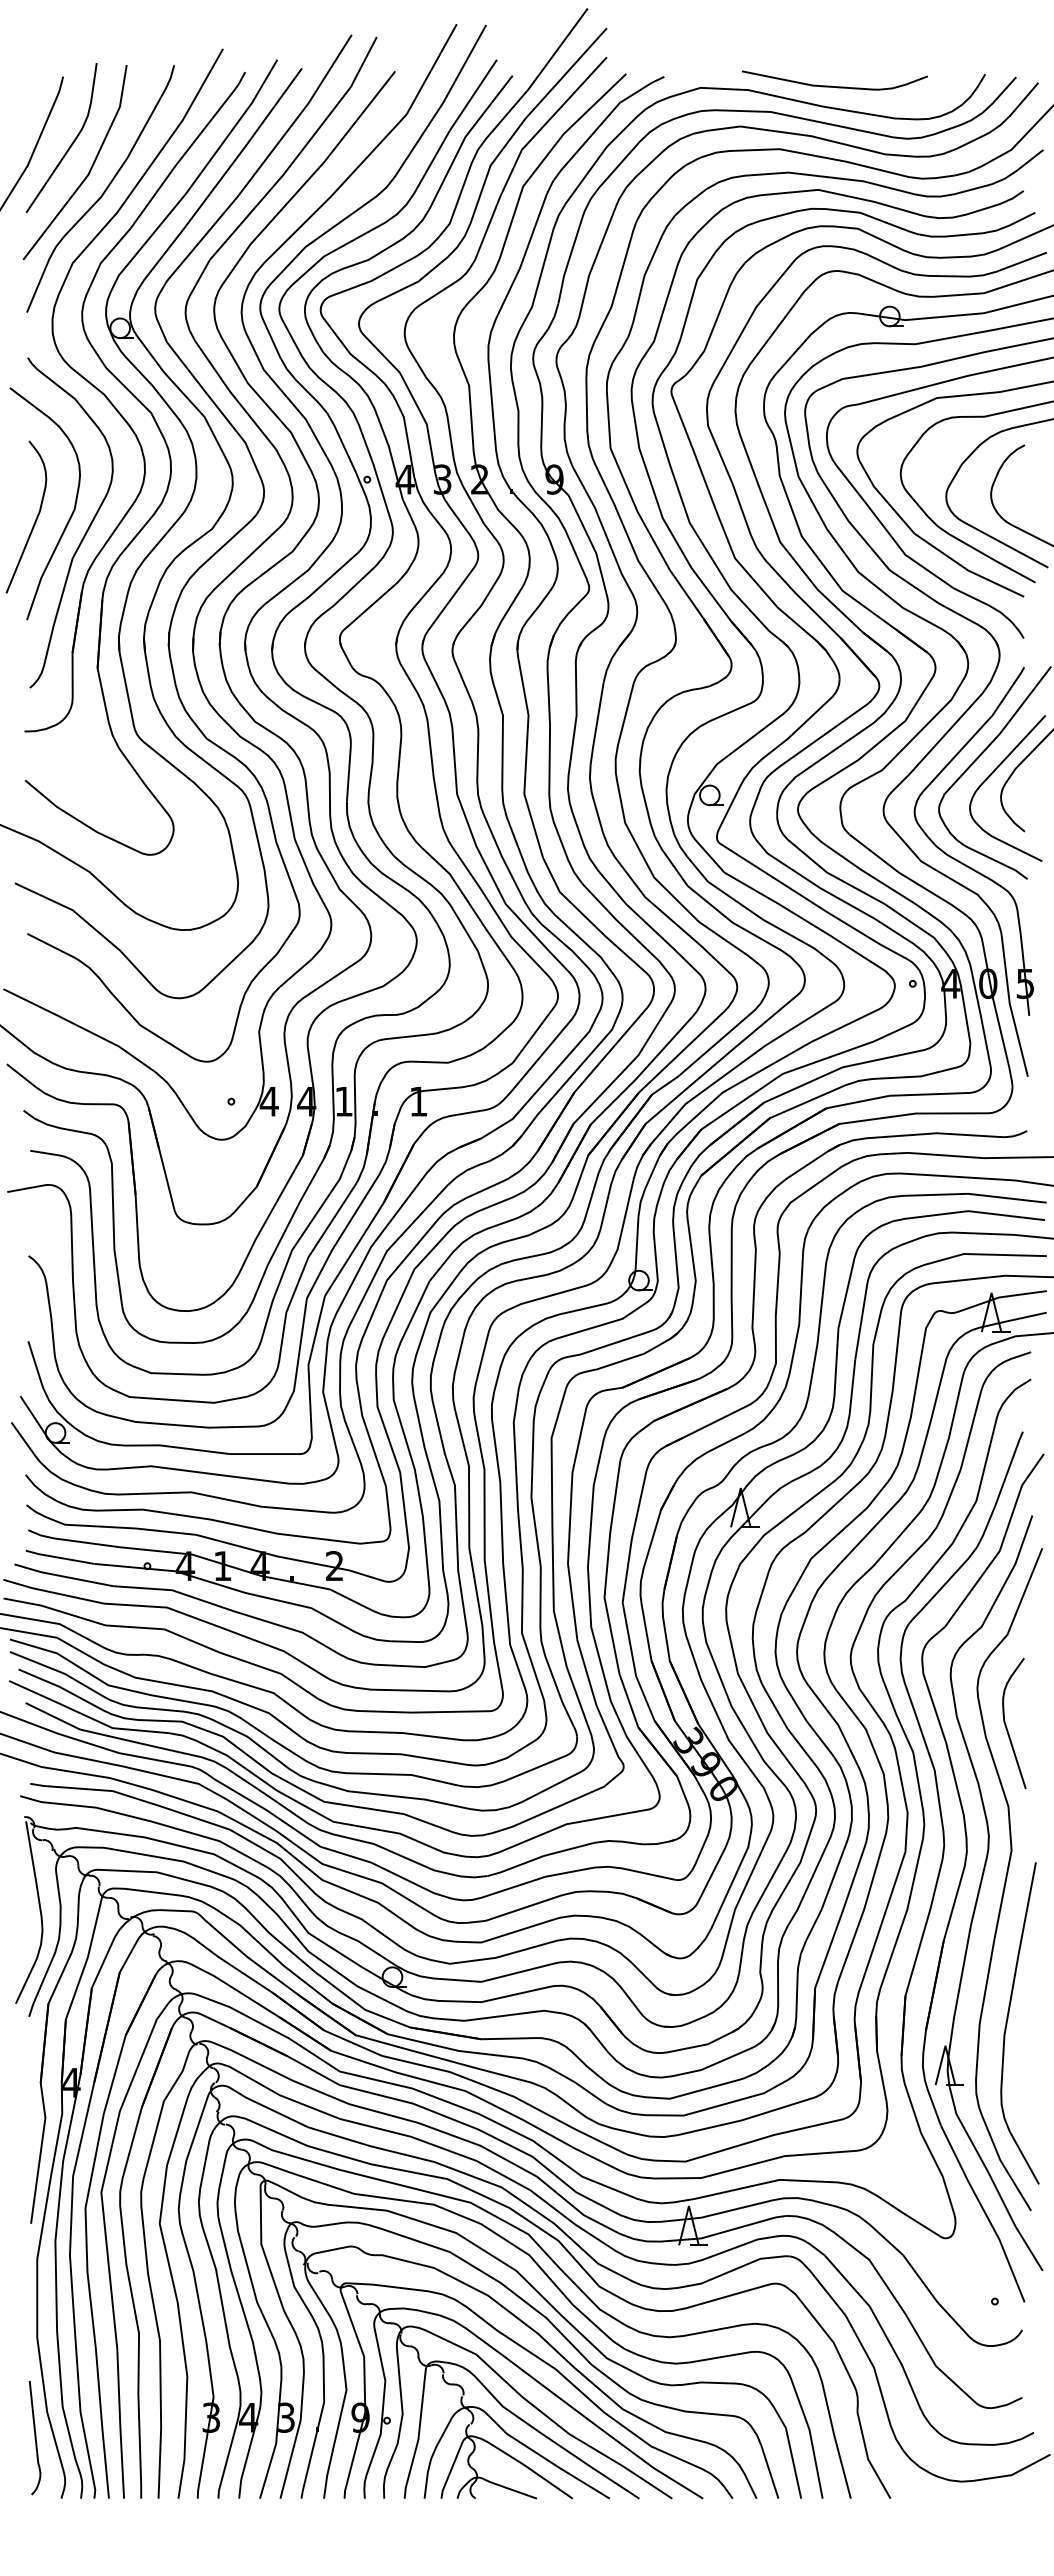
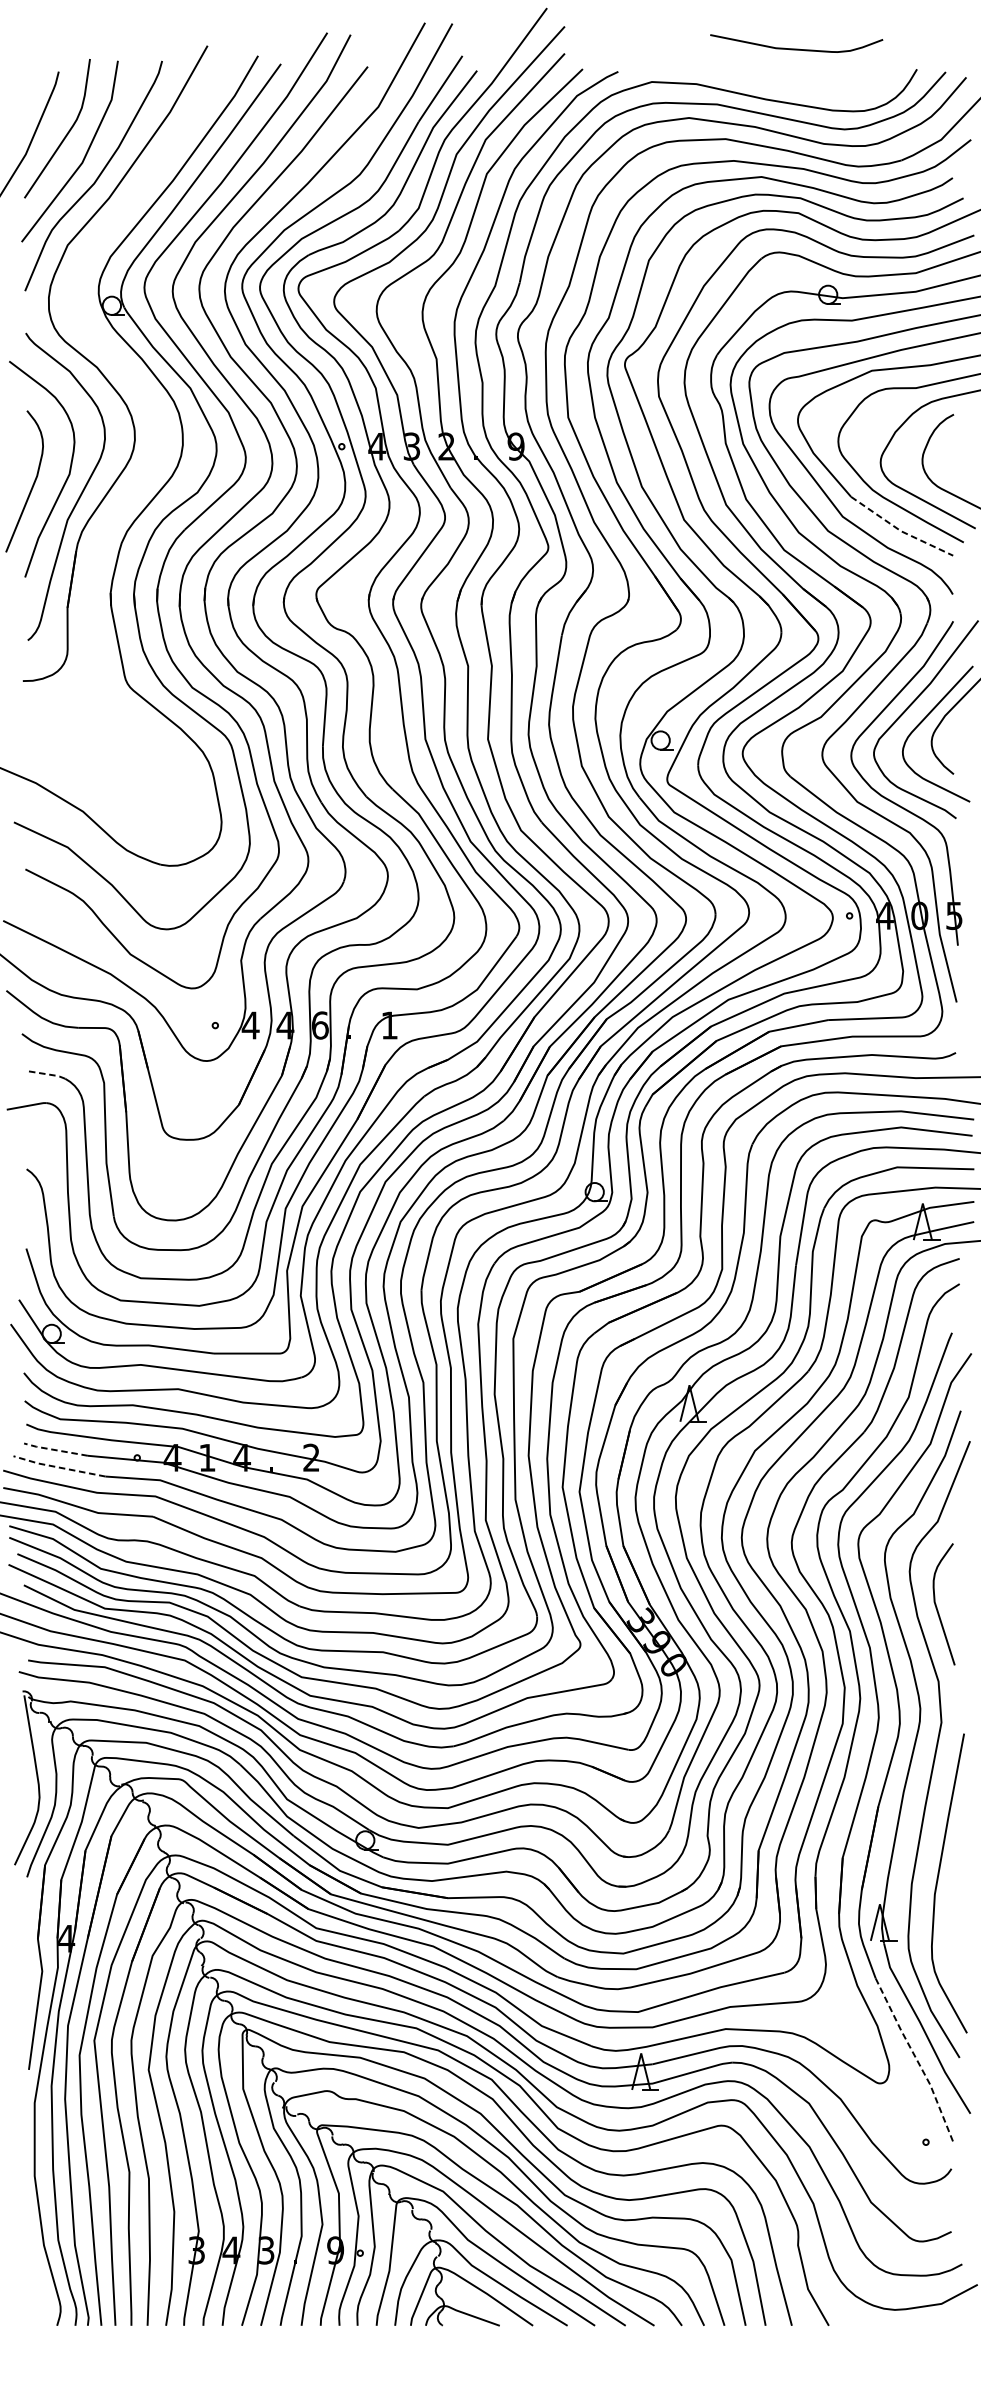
curve: (831, 85) -> (793, 48), moved
part: (168, 455) -> (156, 424), removed
line: (967, 570) -> (900, 531), solid -> dashed
text: (344, 1101) -> (320, 1025), 1 -> 6
line: (51, 1154) -> (47, 1074), solid -> dashed
line: (59, 1557) -> (55, 1449), solid -> dashed
line: (62, 1576) -> (58, 1467), solid -> dashed
line: (985, 2212) -> (917, 2059), solid -> dashed
curve: (34, 2437) -> (32, 2268), removed

